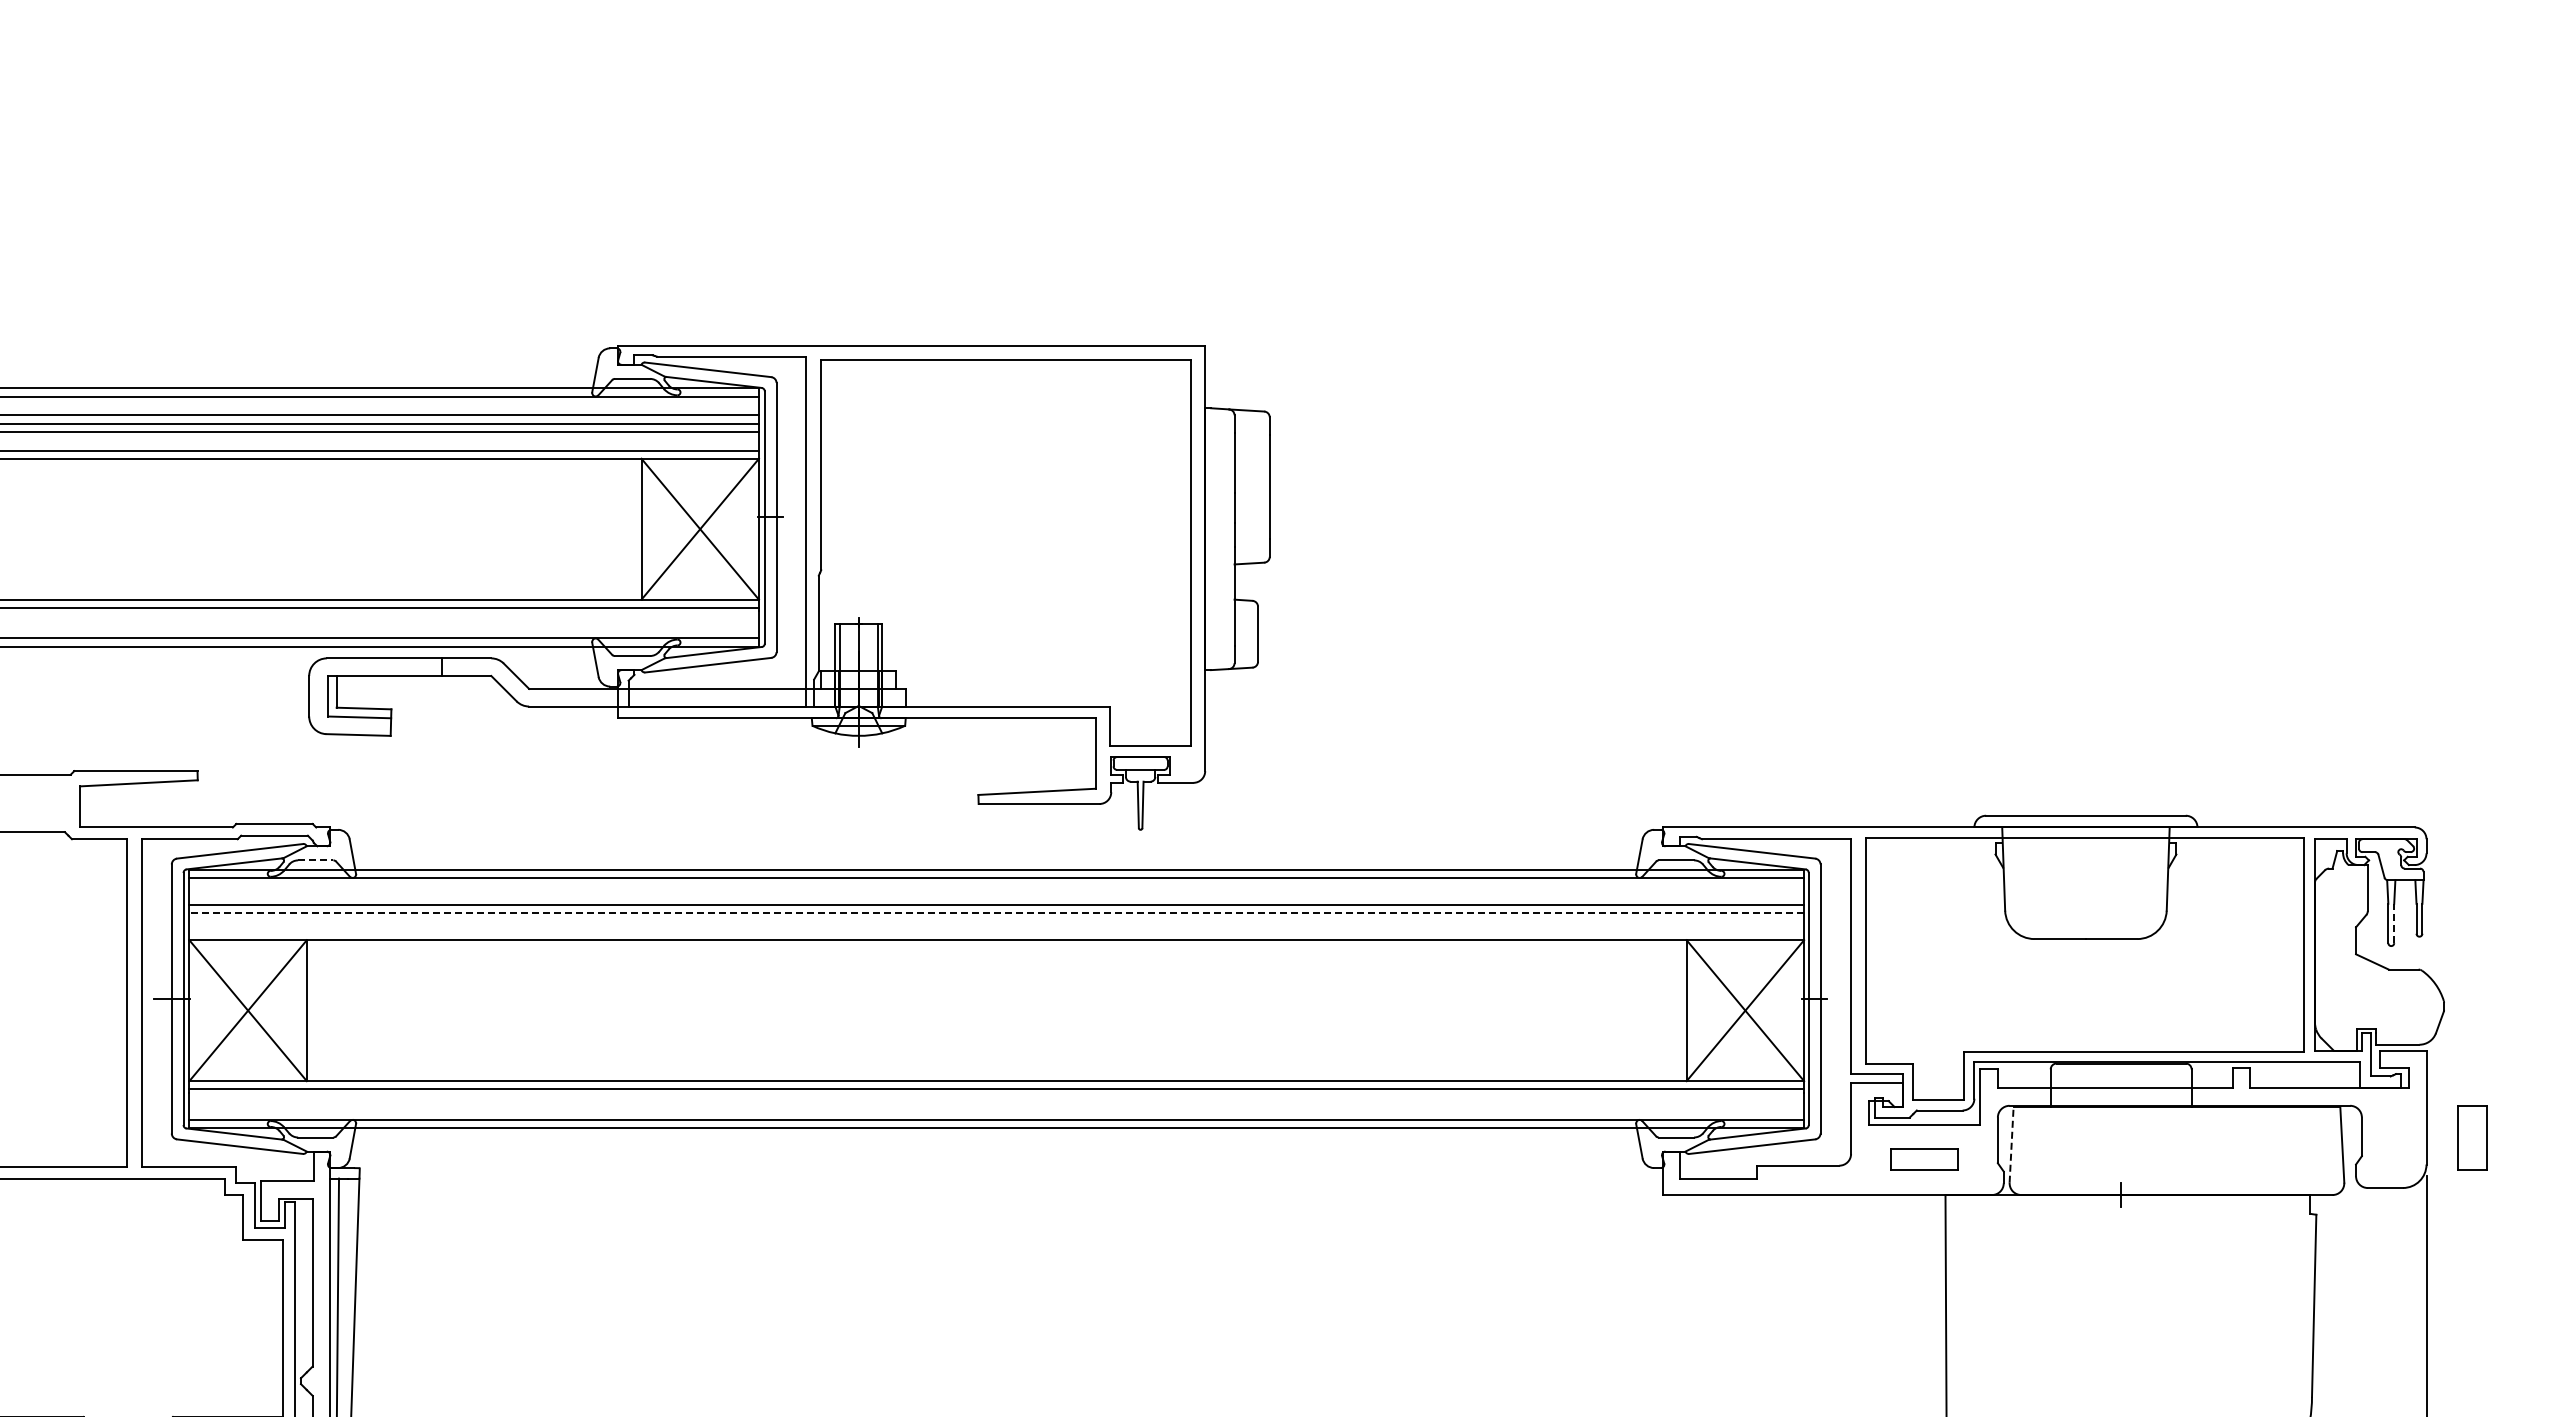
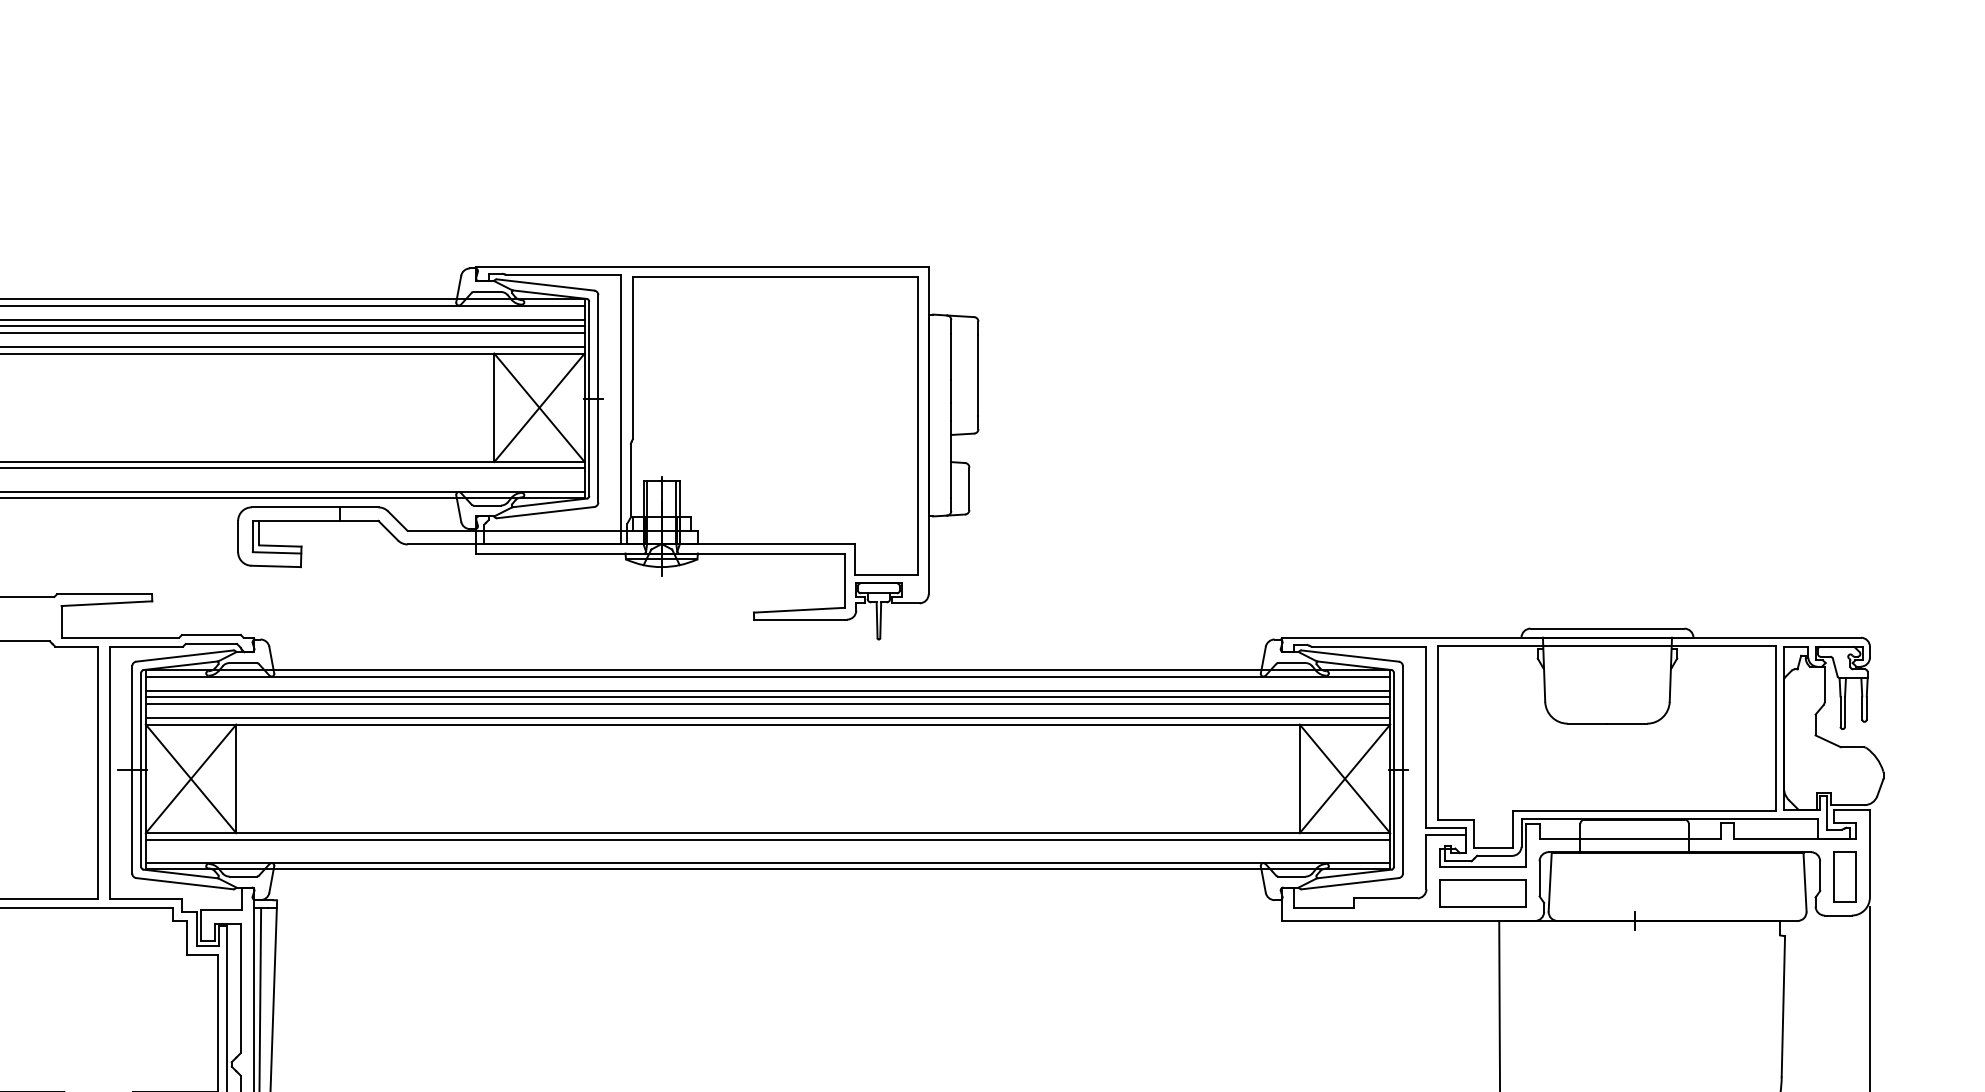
line: (315, 860) -> (242, 663), dashed -> solid
line: (996, 896) -> (767, 690), added
line: (996, 913) -> (767, 703), dashed -> solid
line: (2394, 923) -> (1845, 711), dashed -> solid
line: (996, 932) -> (767, 718), added
part: (2472, 1137) -> (1845, 876), moved
line: (2011, 1144) -> (1550, 882), dashed -> solid
part: (1924, 1159) -> (1483, 893), size x1.67

